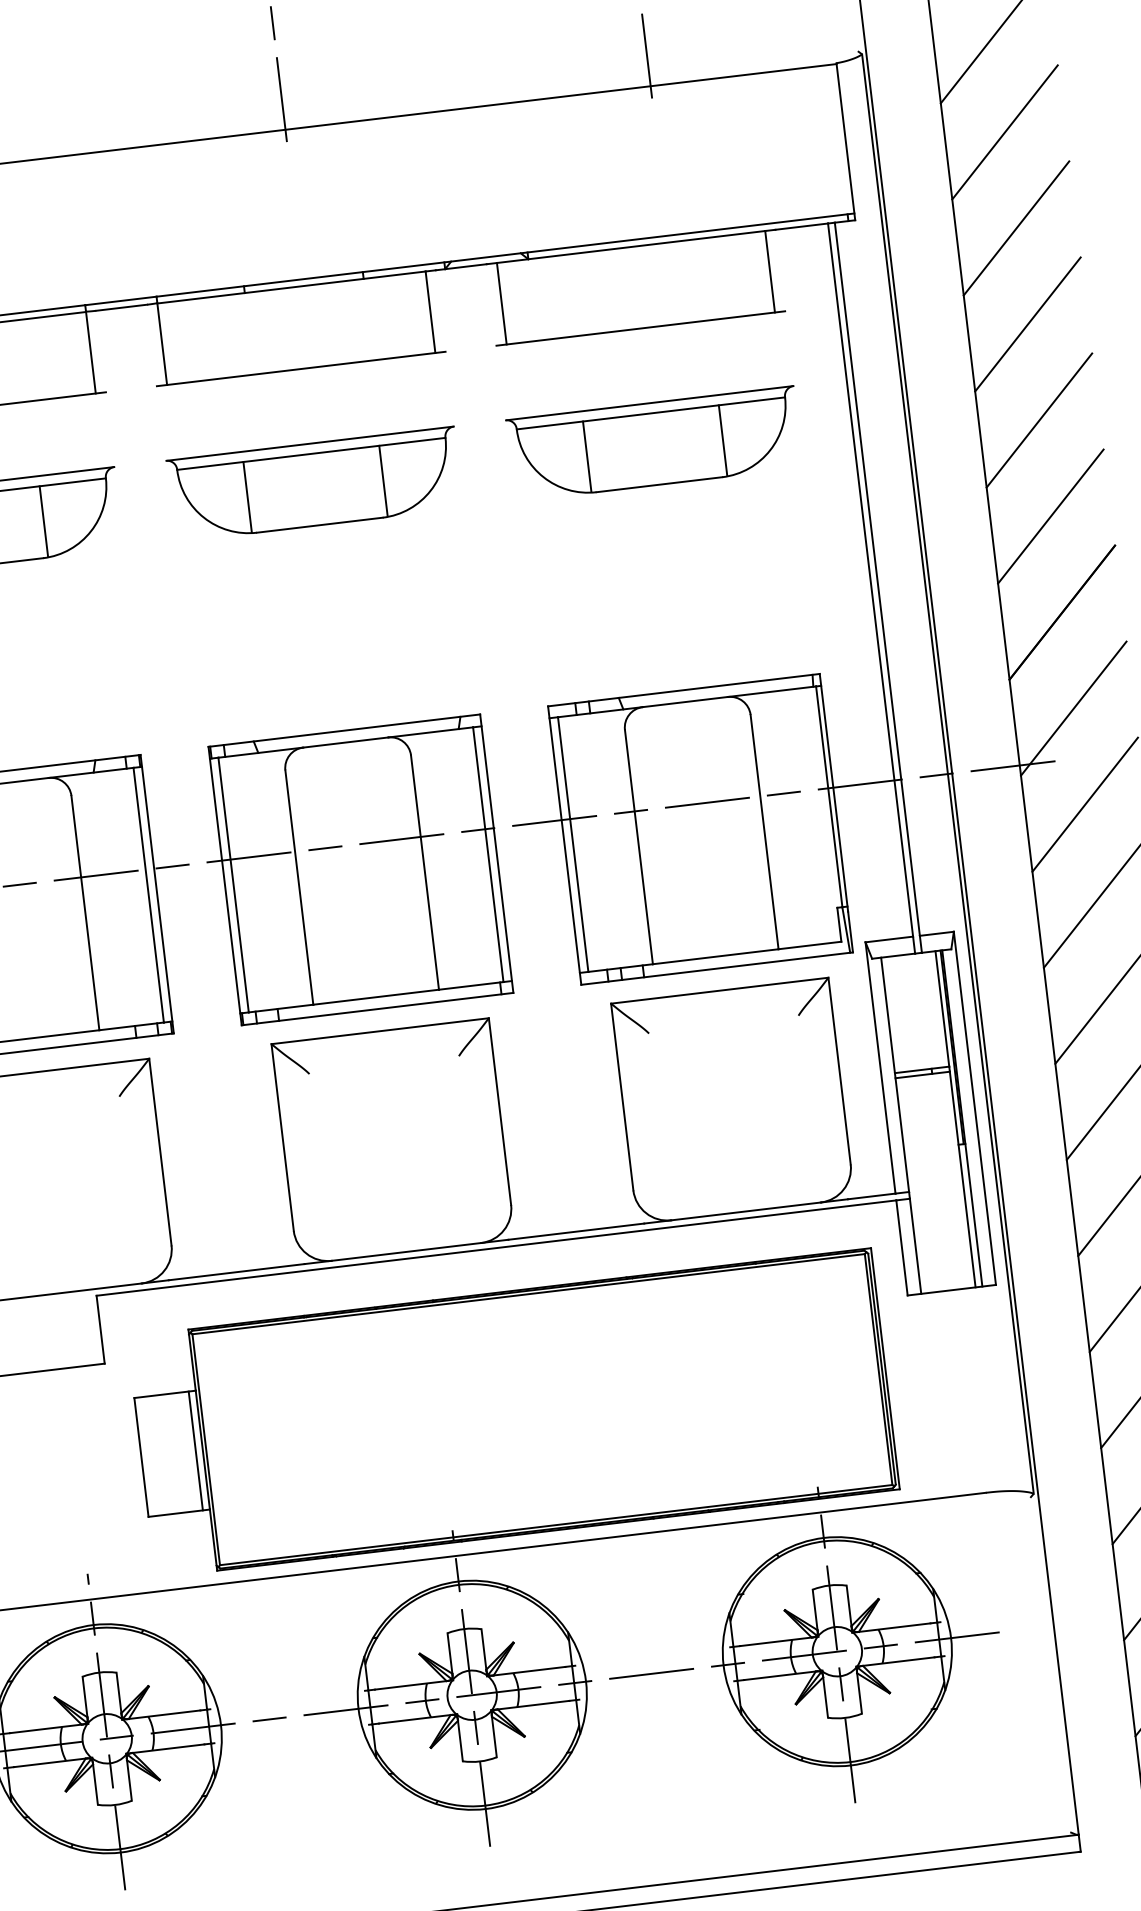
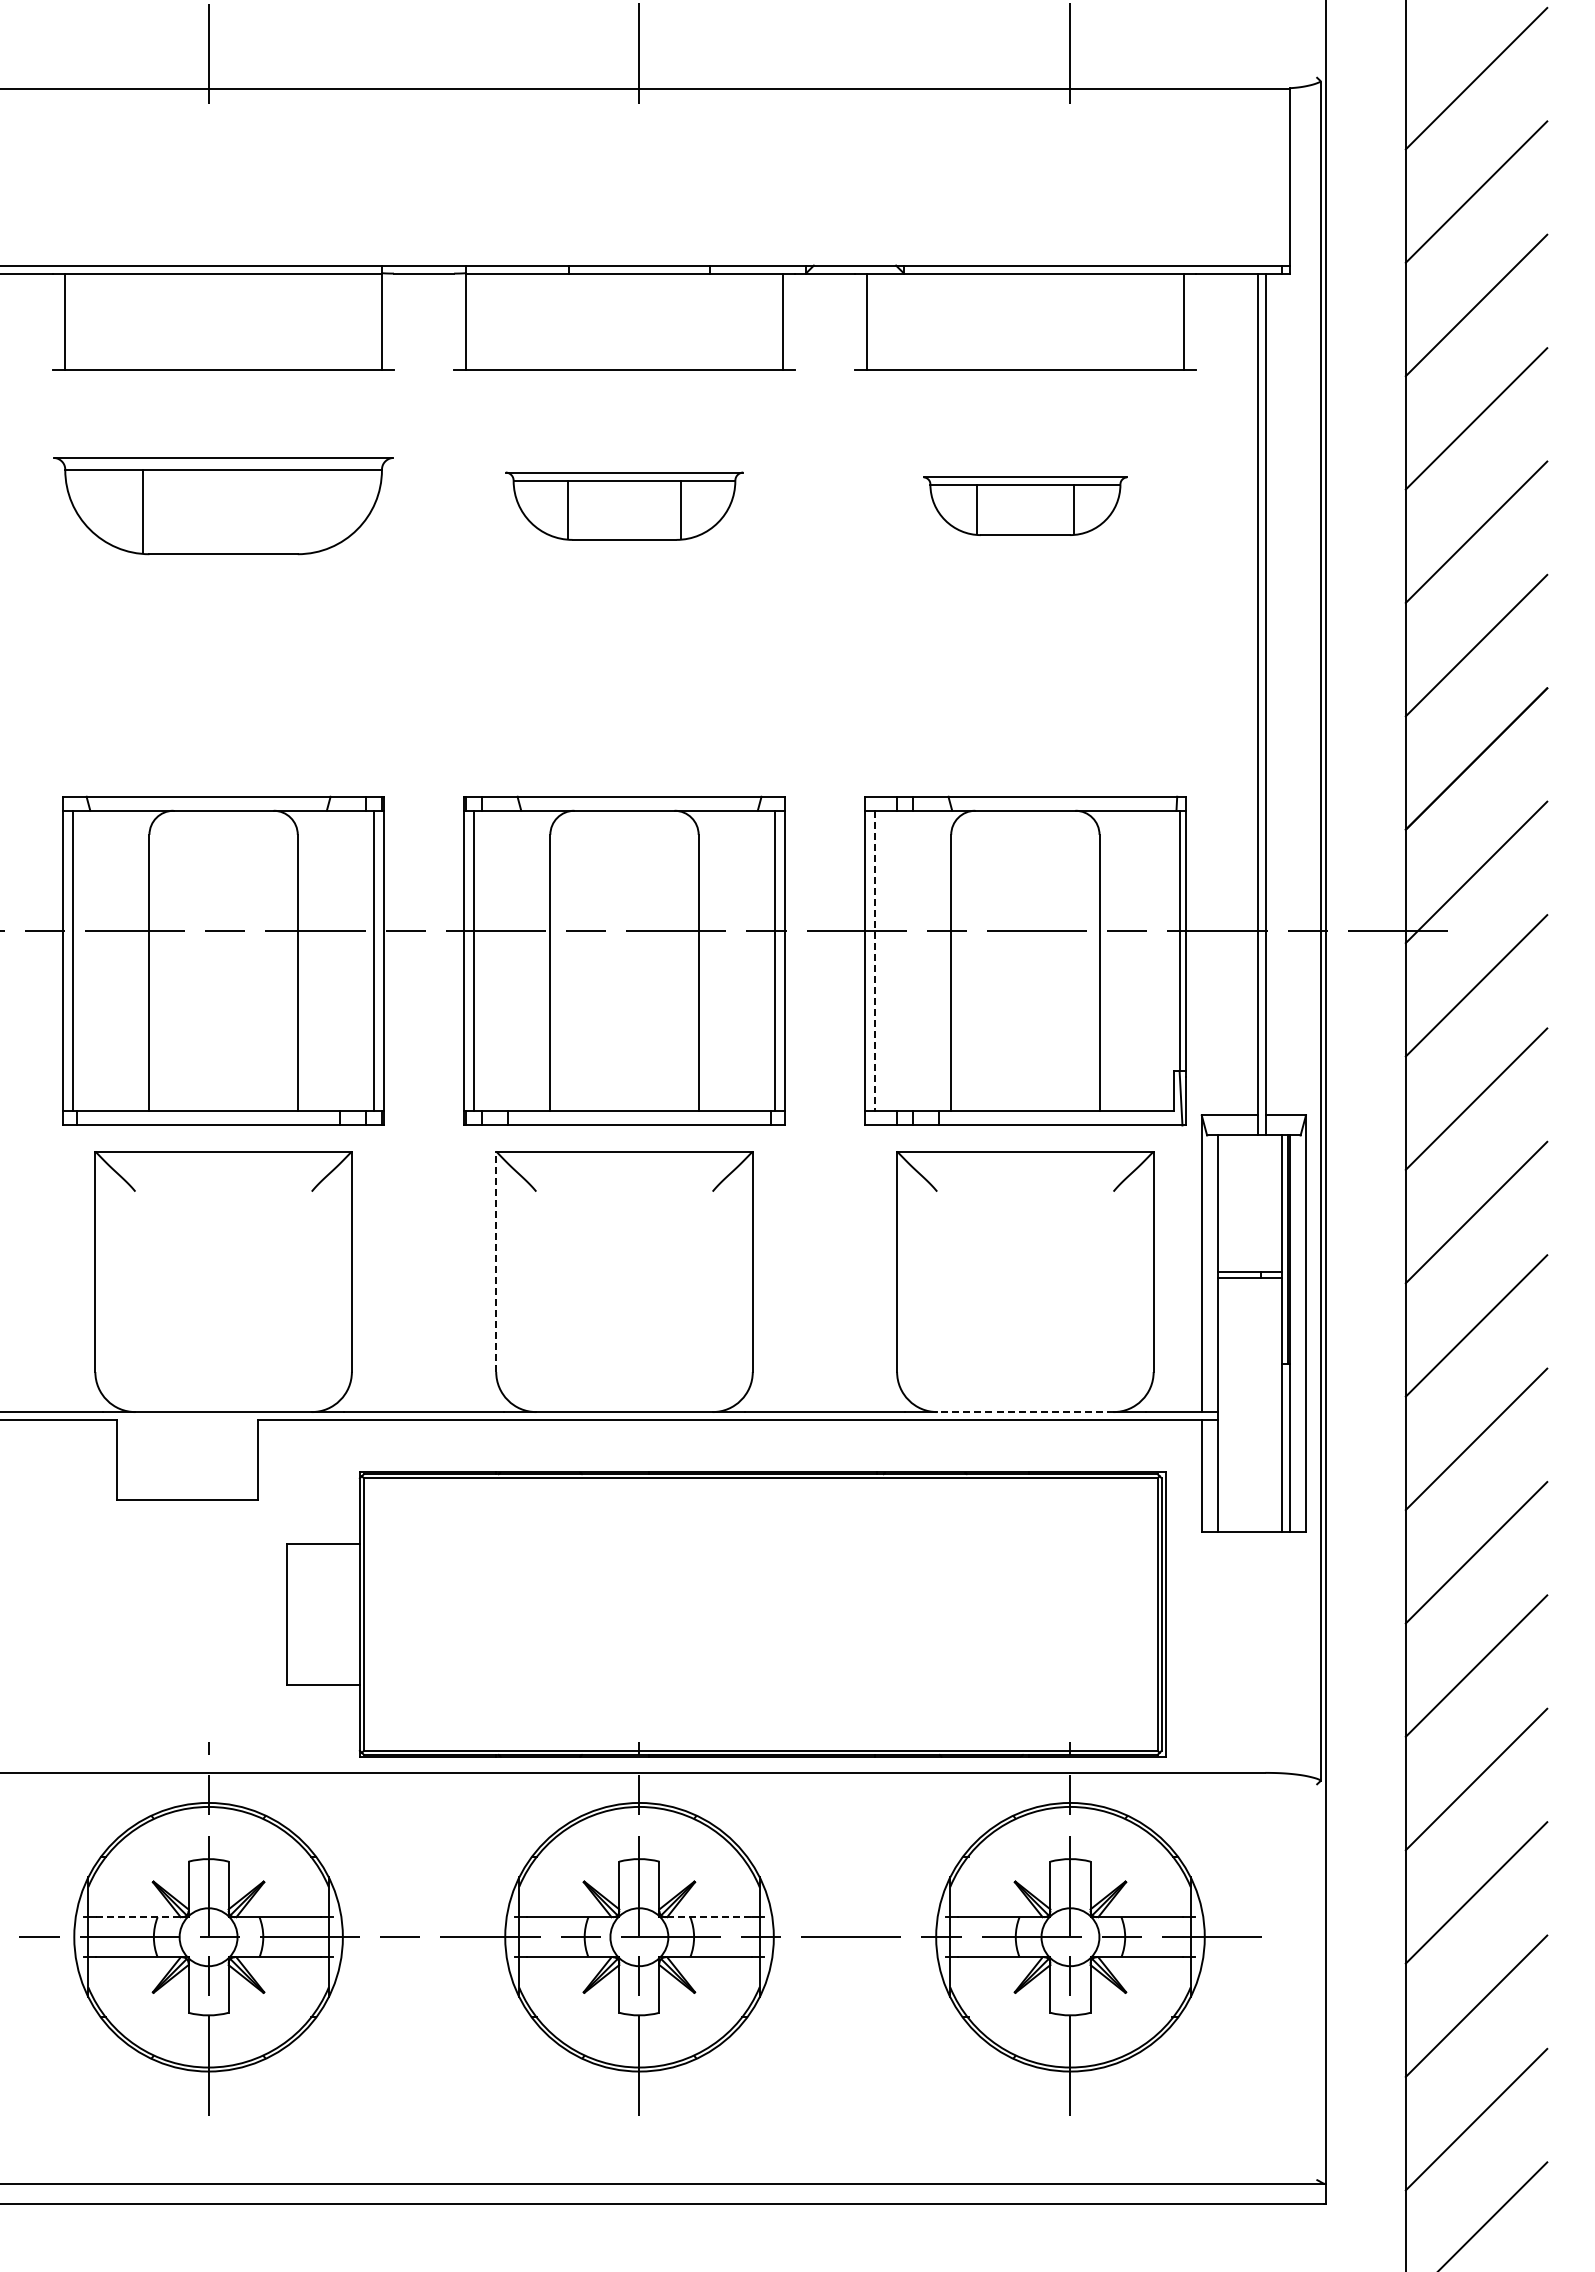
part: (654, 444) -> (1025, 506), size x0.6
part: (315, 484) -> (624, 506), size x0.7
line: (43, 521) -> (303, 511), removed
line: (573, 844) -> (875, 961), solid -> dashed
line: (282, 1137) -> (496, 1261), solid -> dashed
line: (745, 1211) -> (1024, 1412), solid -> dashed
line: (195, 1450) -> (351, 1614), removed
line: (530, 1671) -> (710, 1917), solid -> dashed
line: (45, 1729) -> (138, 1917), solid -> dashed

